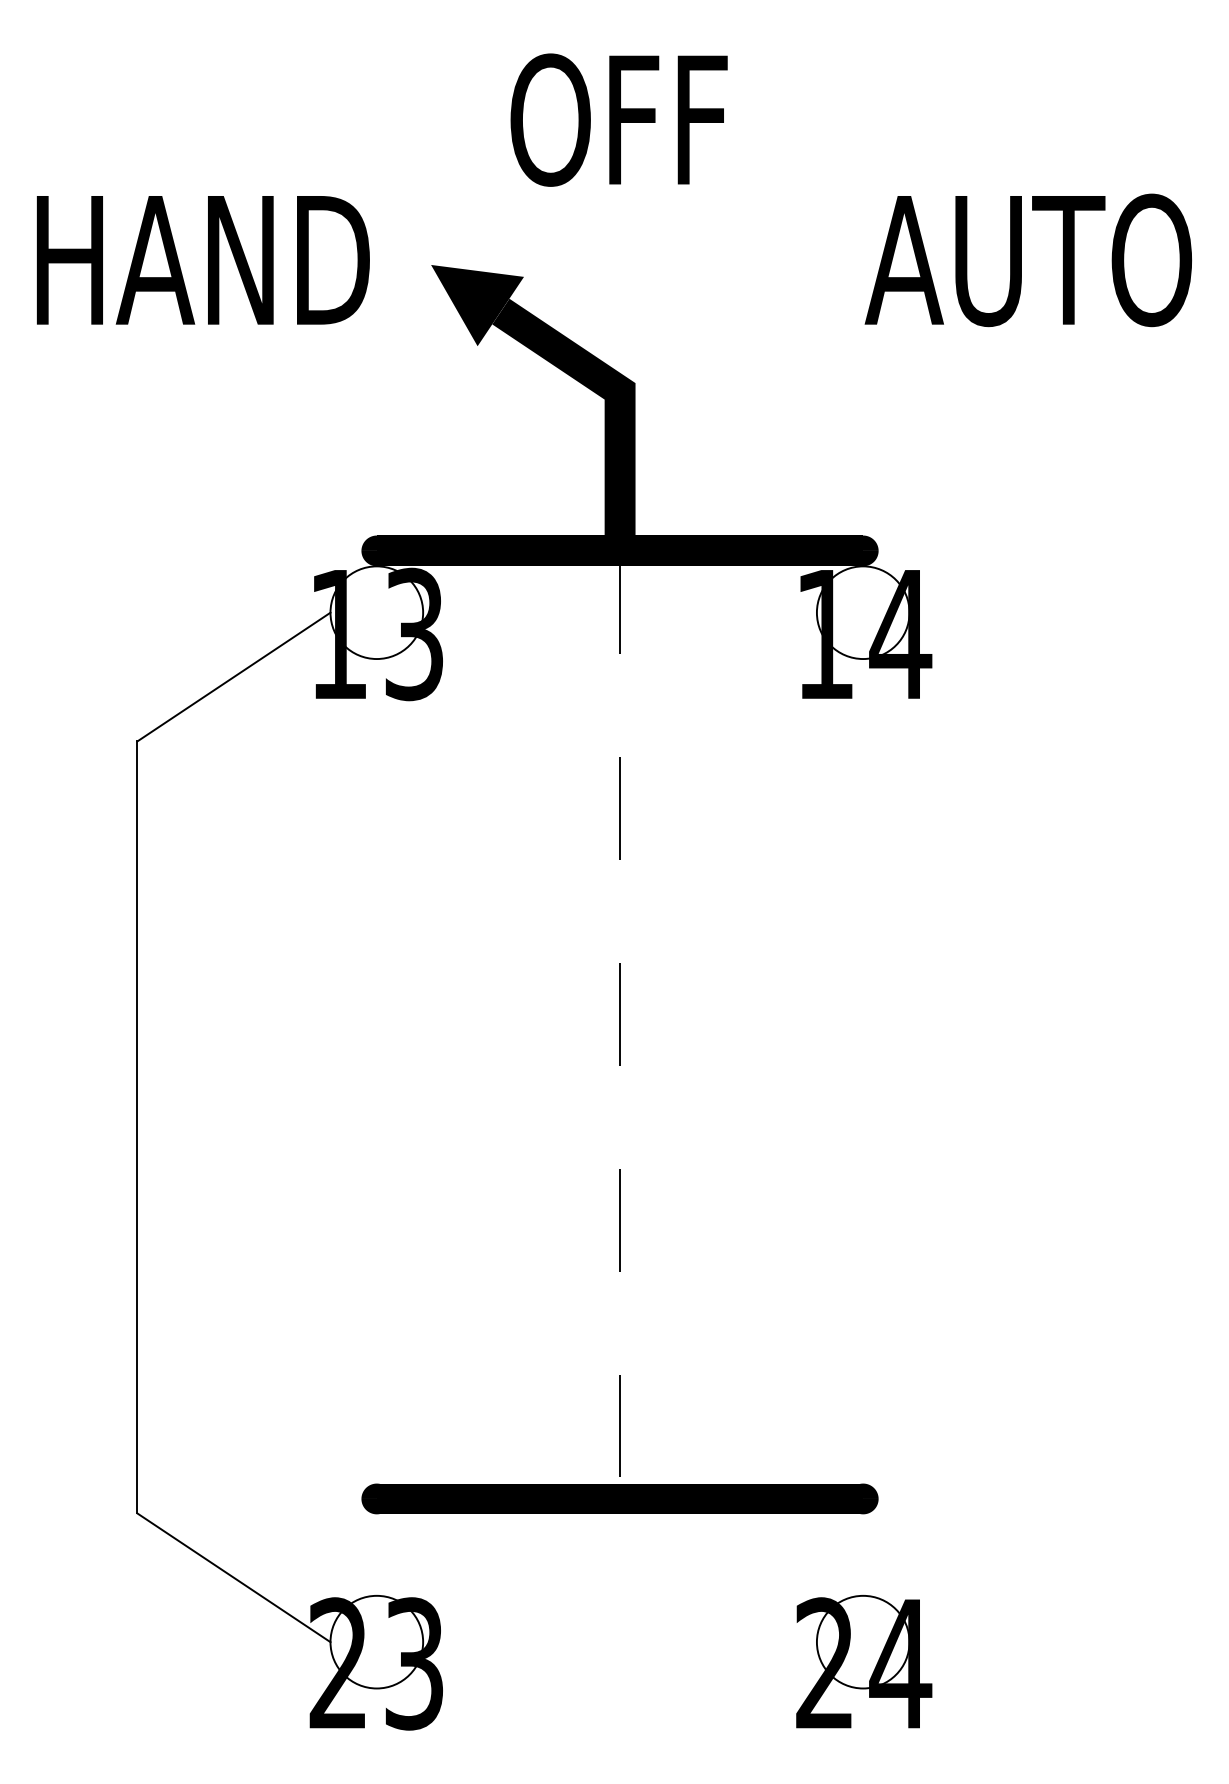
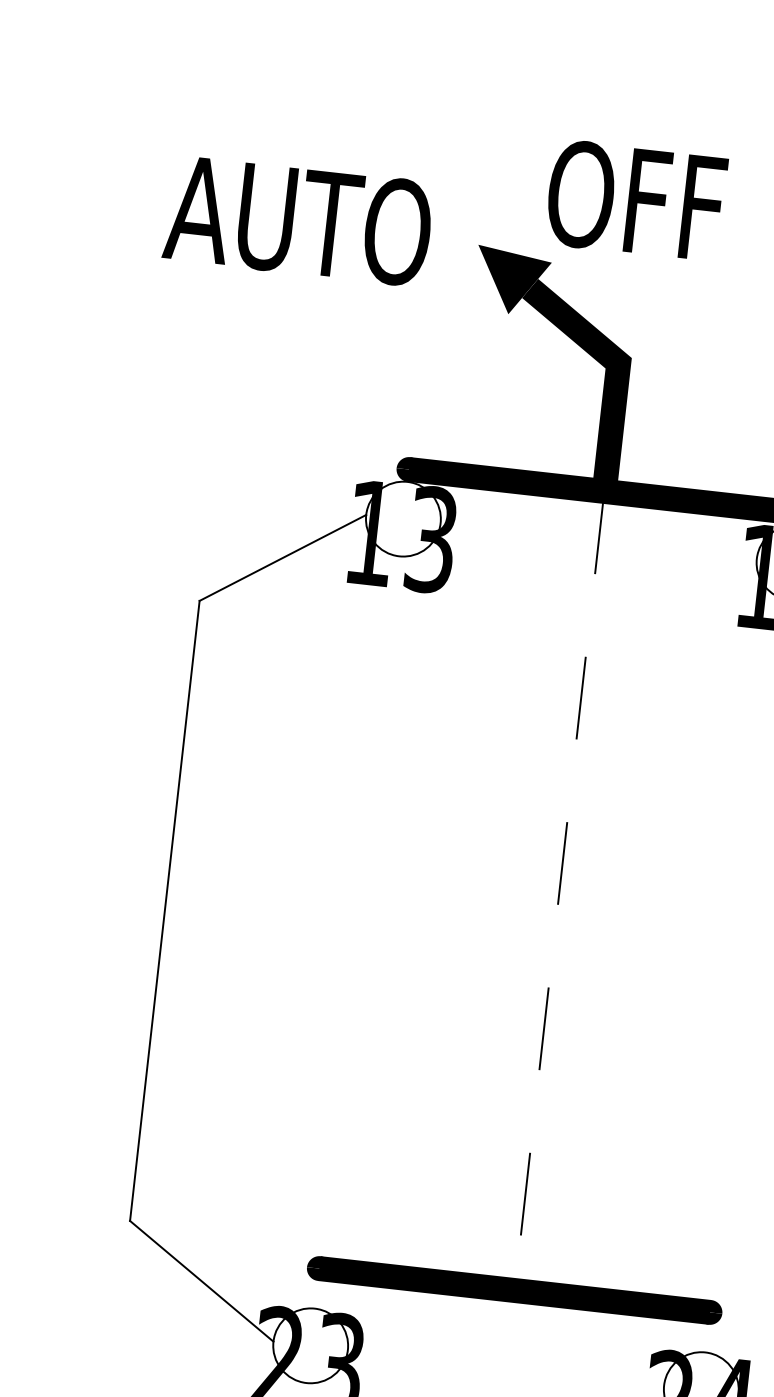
text: (618, 119) -> (635, 200), moved
text: (203, 260) -> (295, 220), HAND -> AUTO
part: (619, 1498) -> (514, 1290), moved

